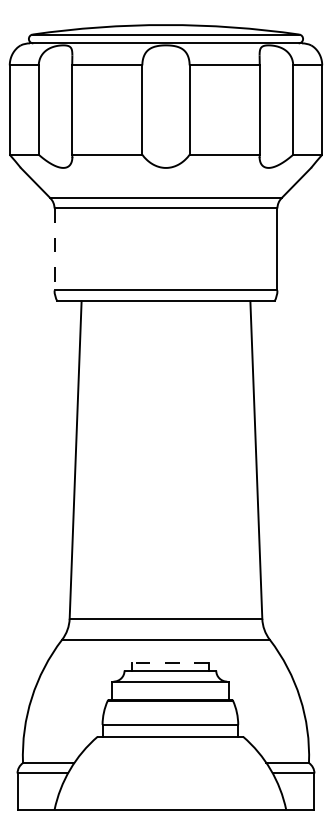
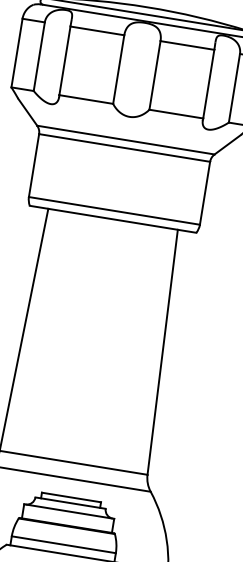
line: (54, 249) -> (34, 165), dashed -> solid
line: (169, 663) -> (70, 497), dashed -> solid

